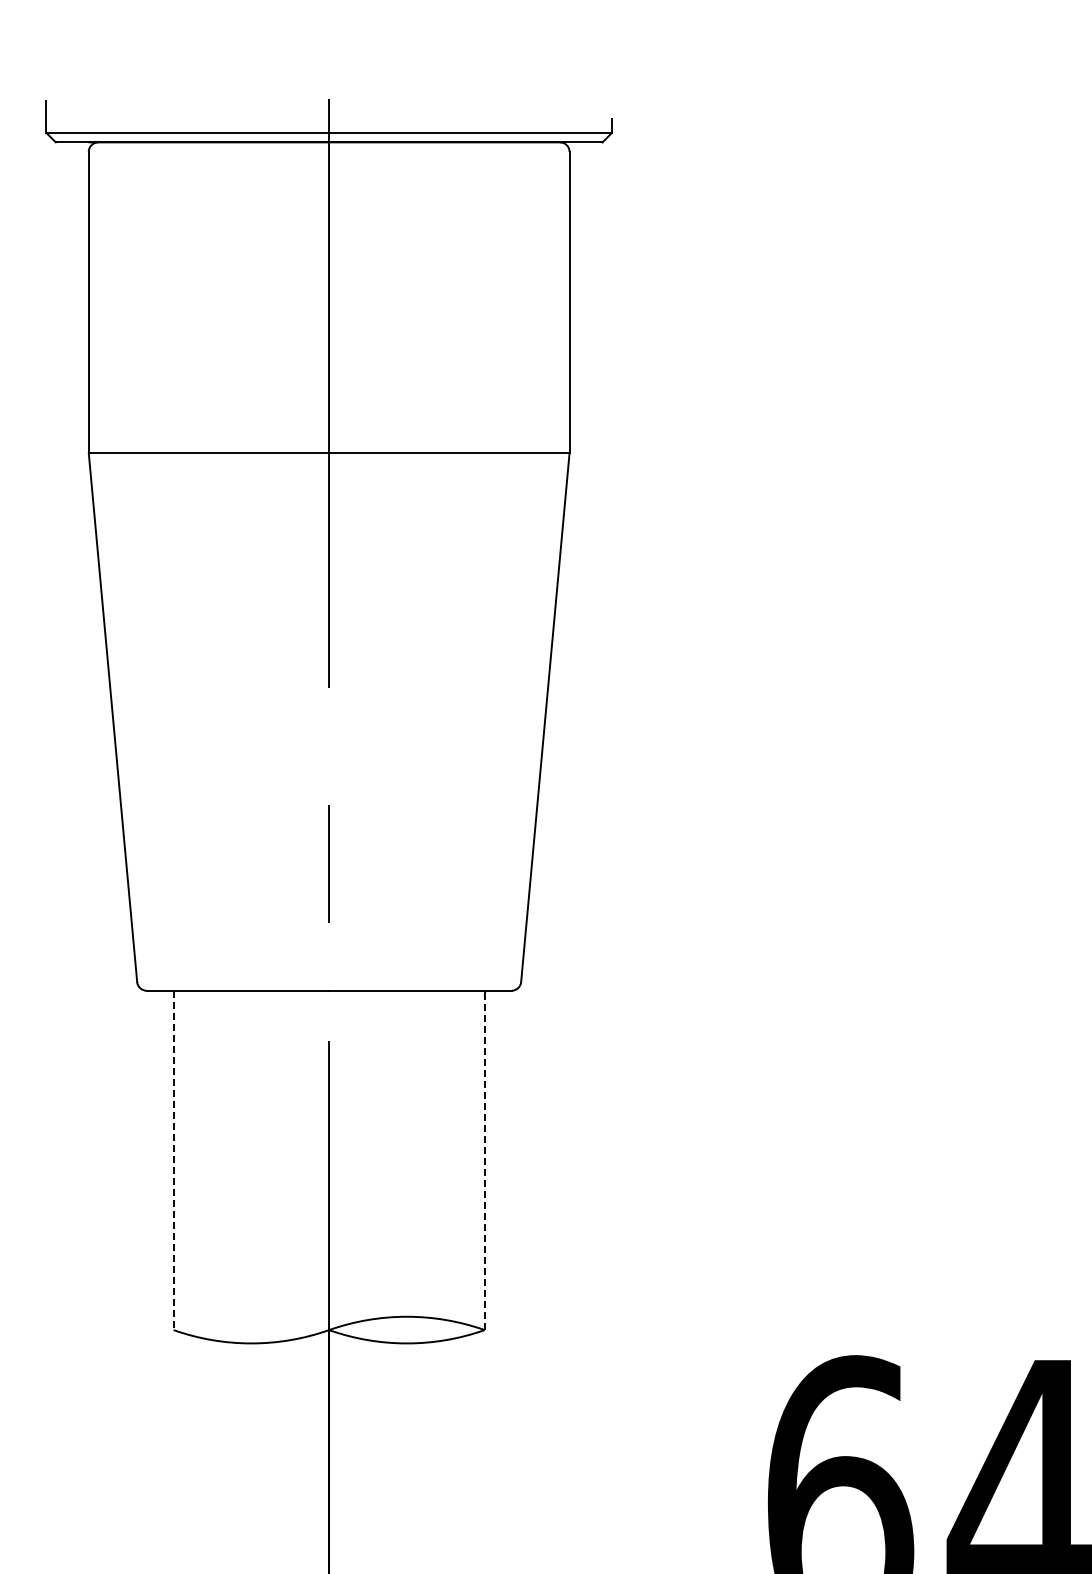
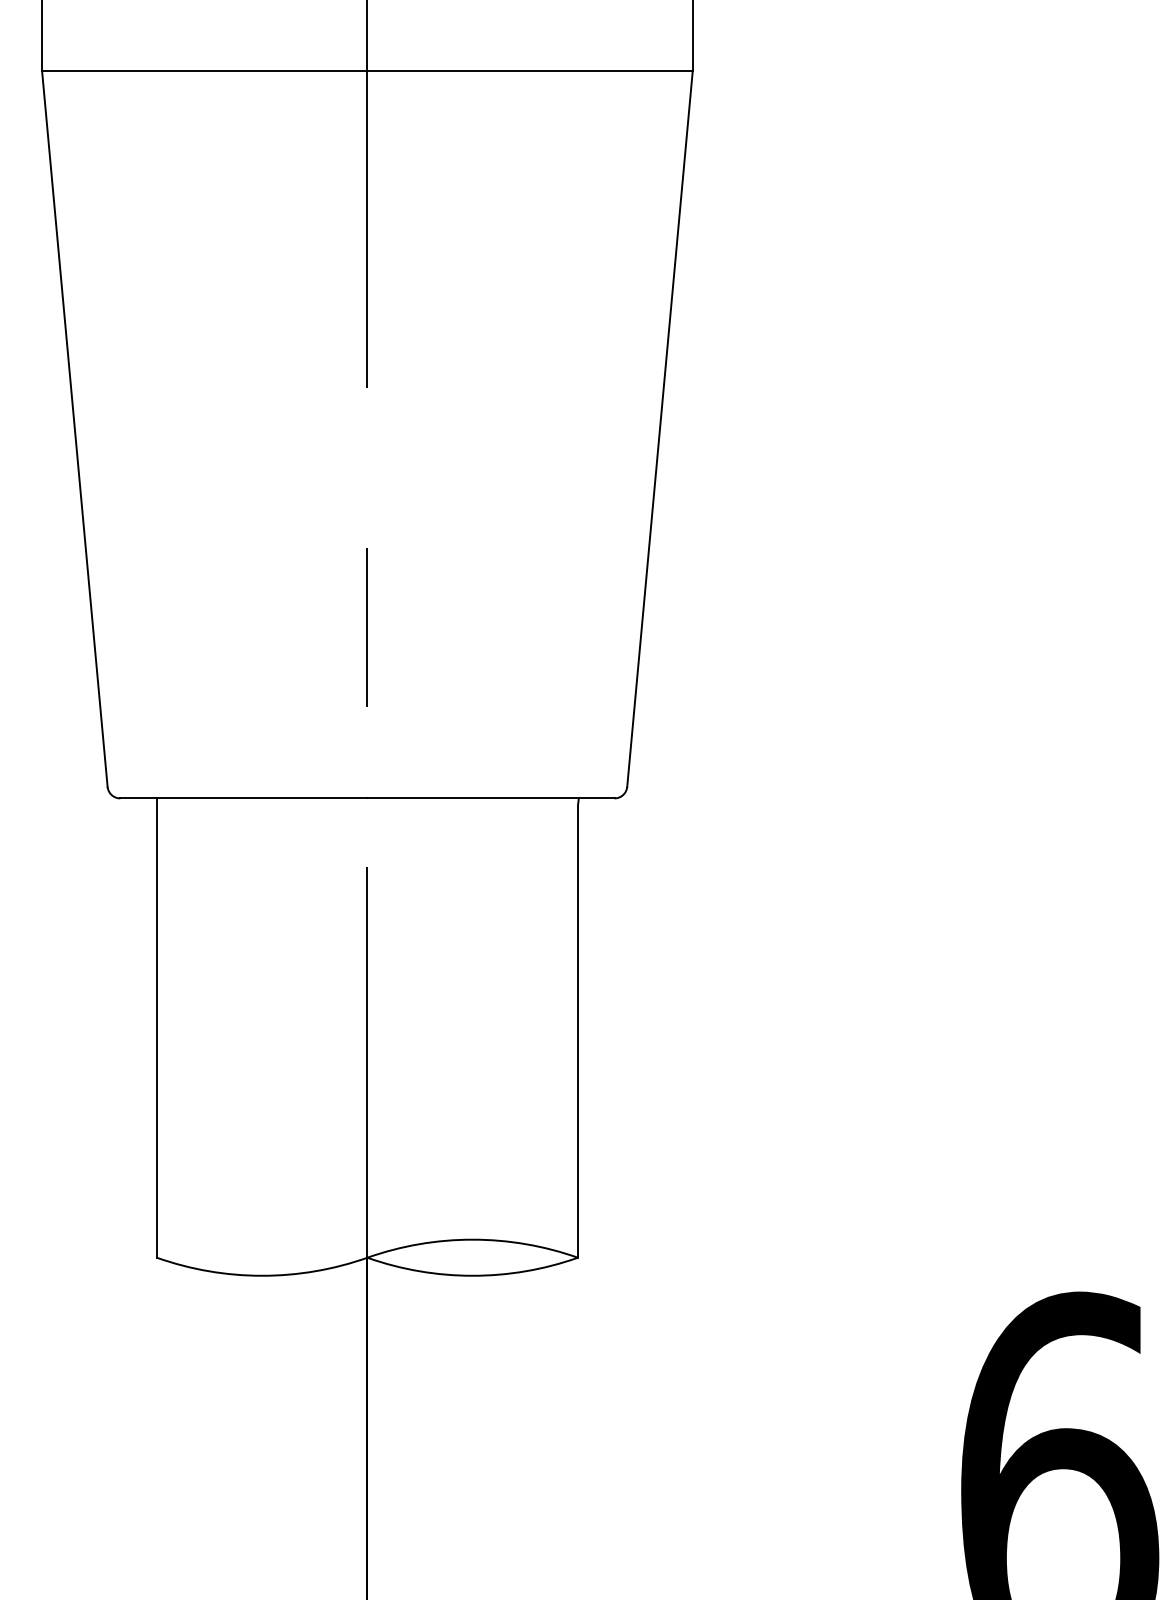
line: (173, 1160) -> (156, 1028), dashed -> solid
line: (484, 1163) -> (577, 1032), dashed -> solid

